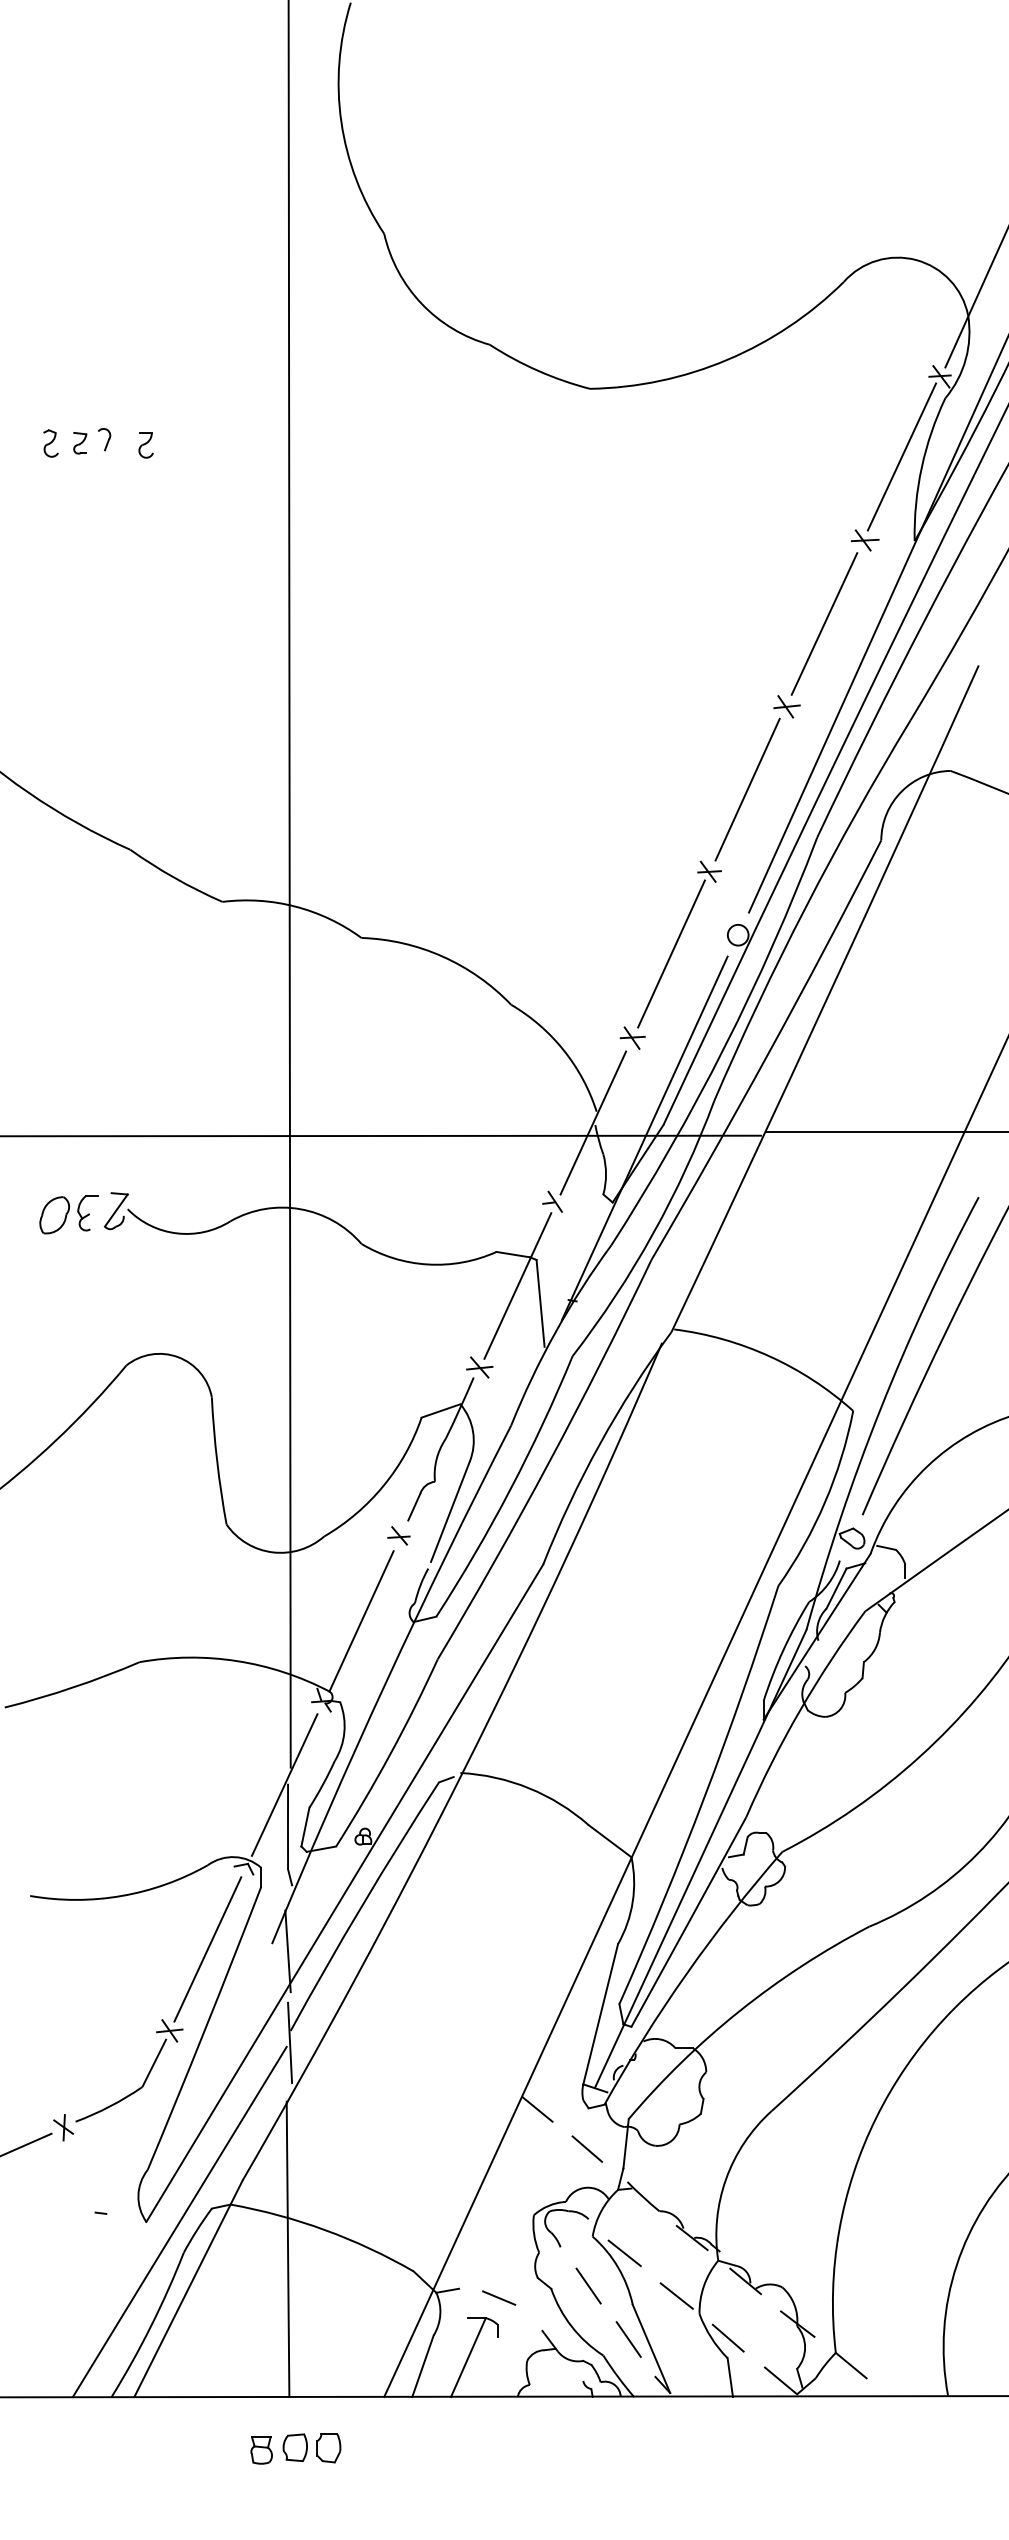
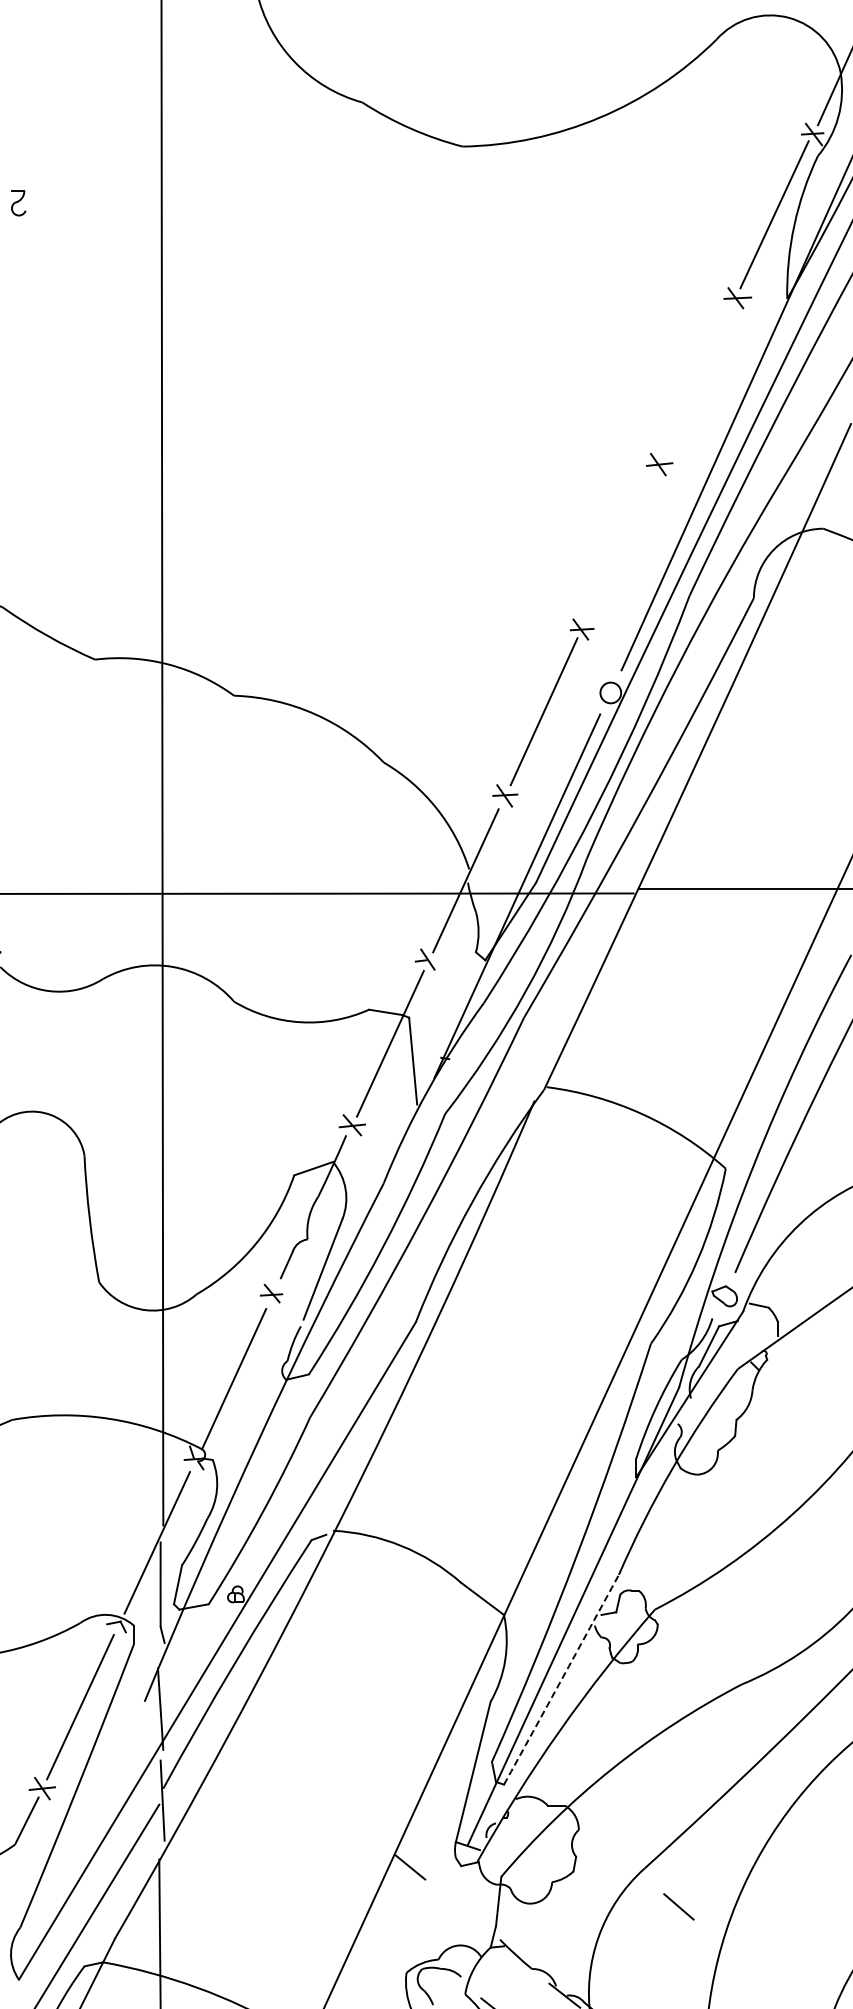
line: (824, 623) -> (697, 381), removed
line: (747, 789) -> (620, 547), removed
arc: (688, 1922) -> (561, 1680), solid -> dashed
line: (587, 2148) -> (679, 1906), moved

